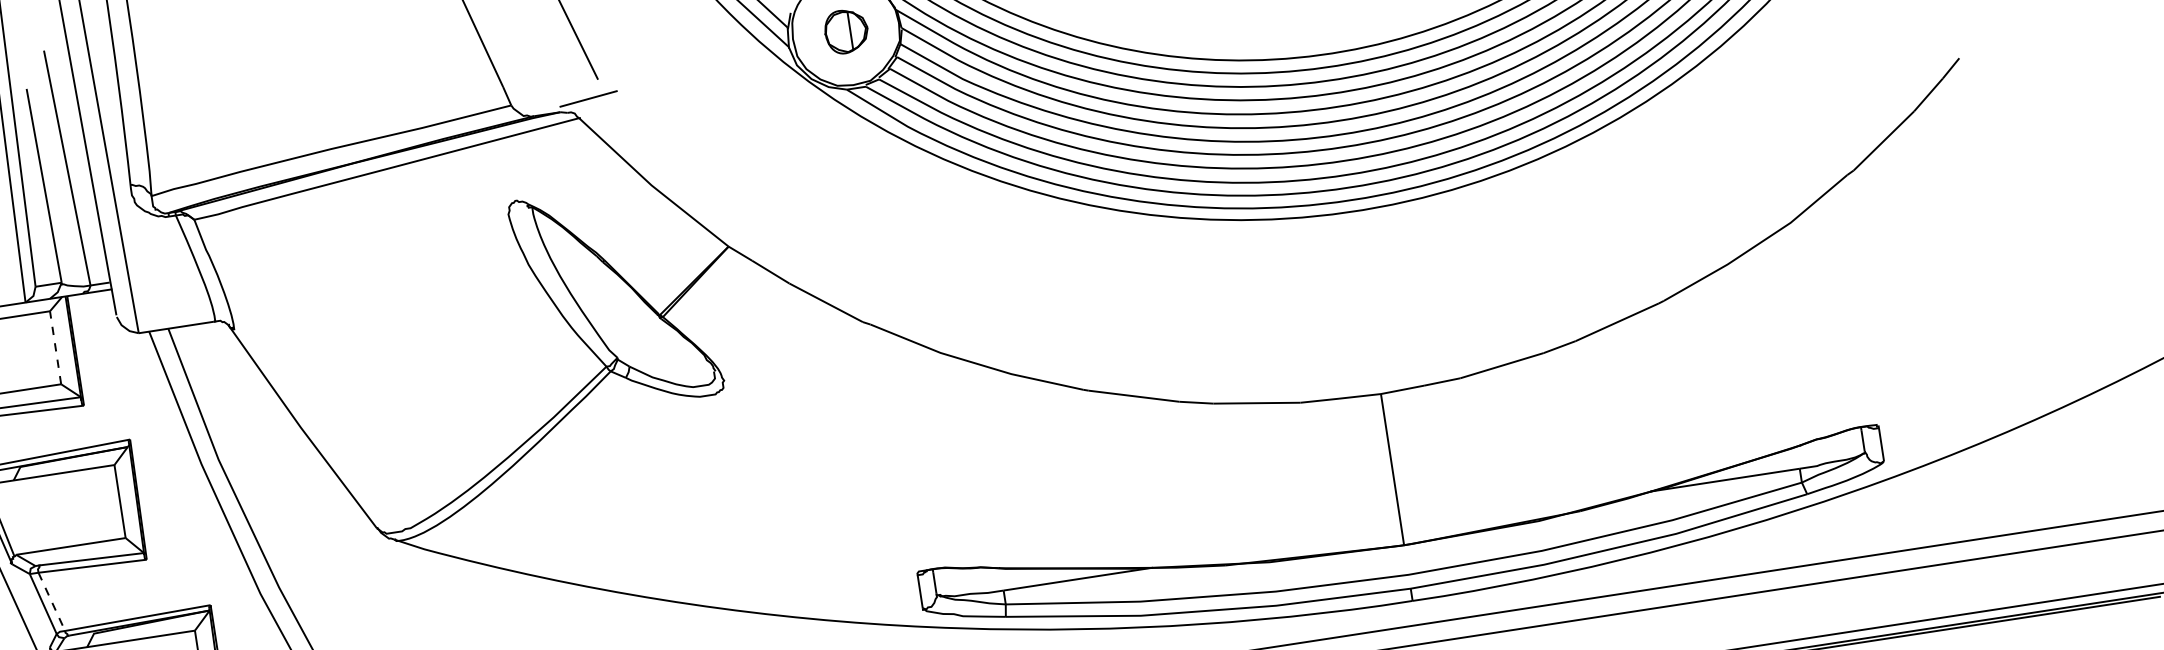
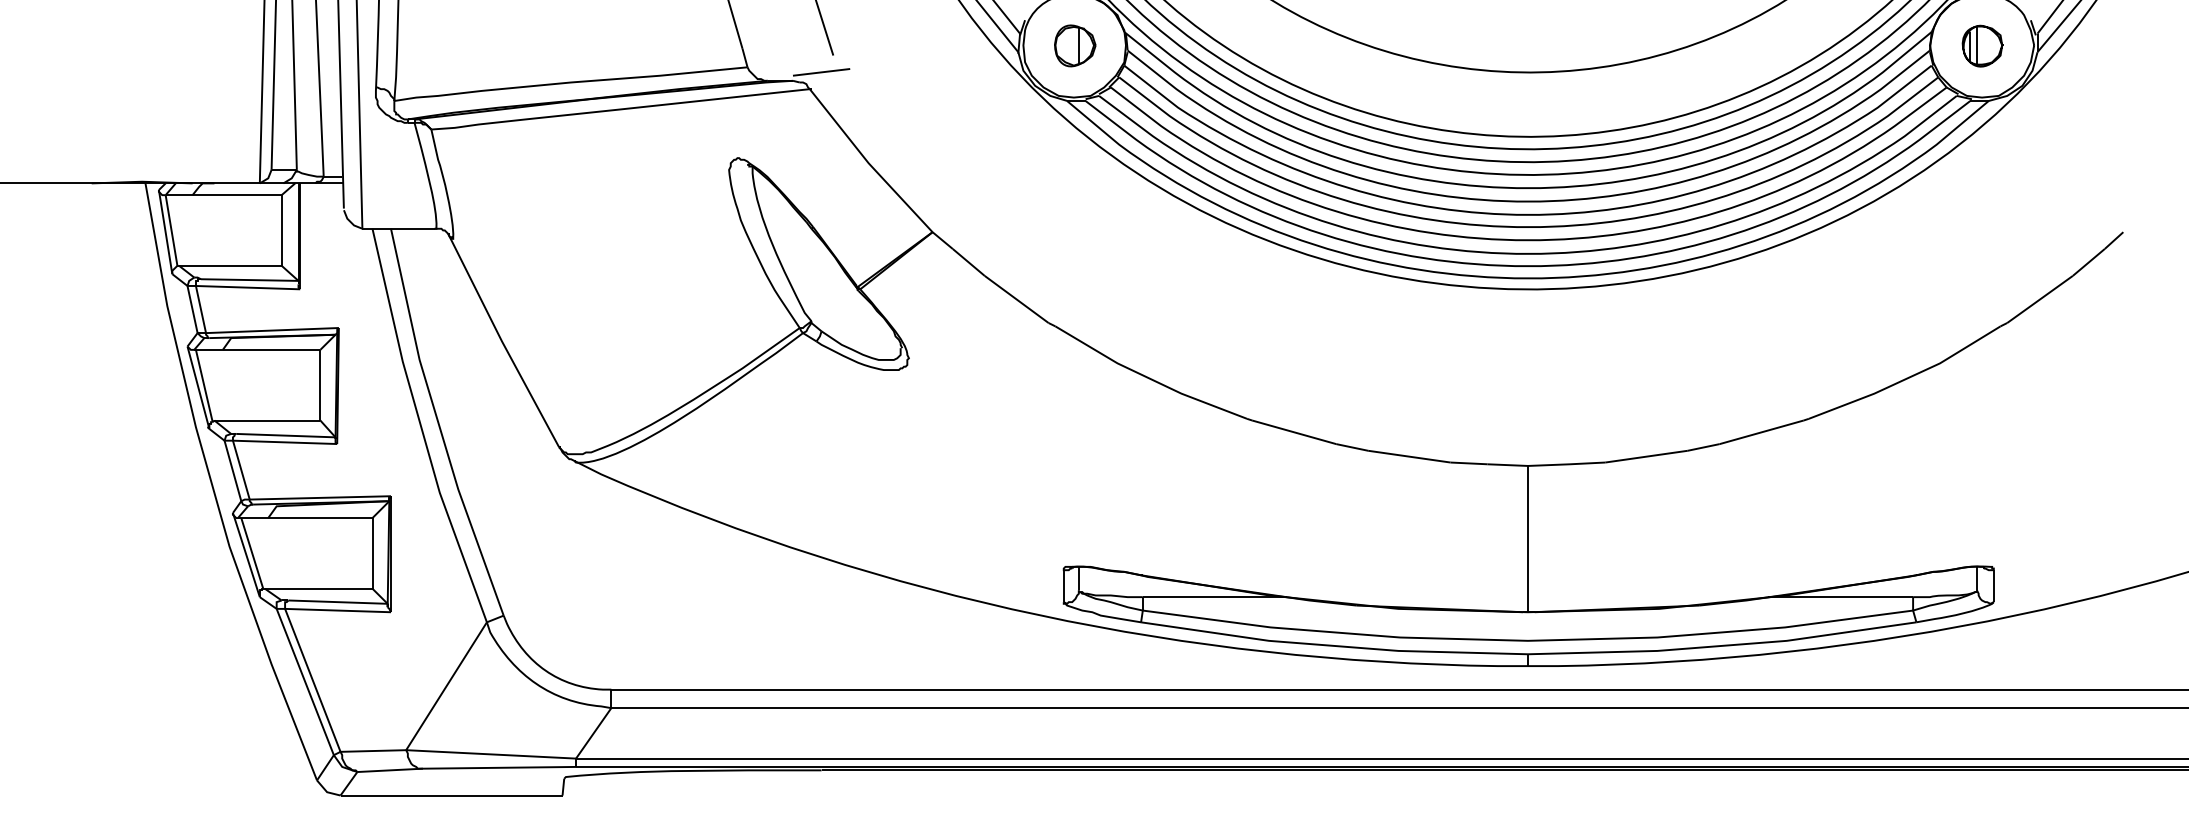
line: (55, 346) -> (281, 229), dashed -> solid
line: (52, 602) -> (241, 470), dashed -> solid

